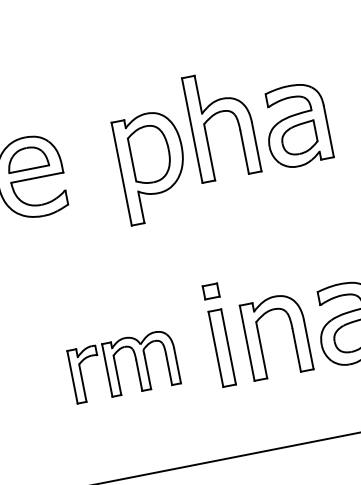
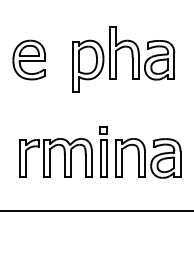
part: (123, 365) -> (55, 157), size x1.43

